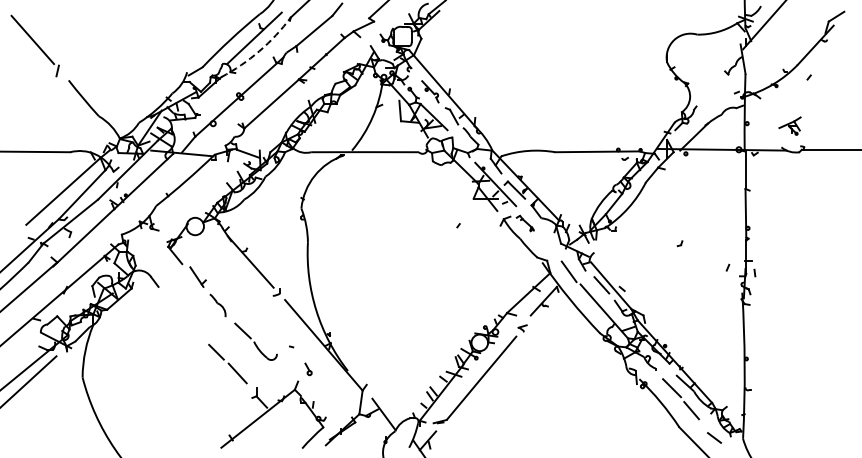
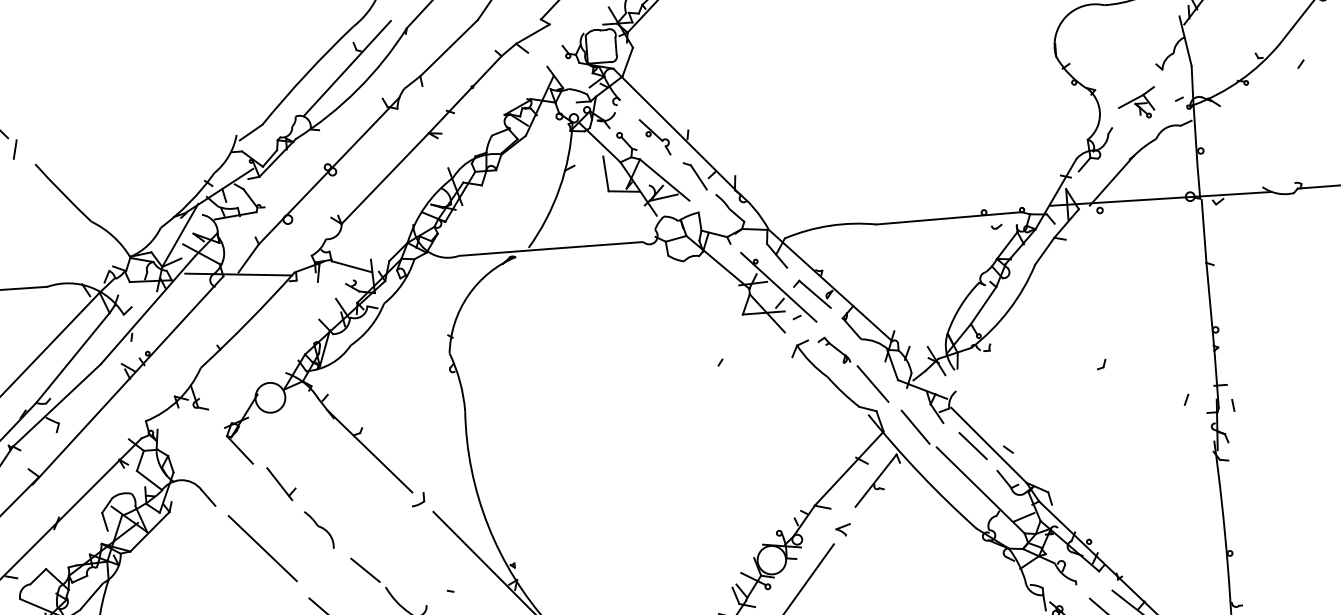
arc: (259, 51) -> (357, 90), dashed -> solid
part: (789, 125) -> (1135, 102), moved
line: (546, 244) -> (873, 383), added
line: (183, 313) -> (261, 548), added

